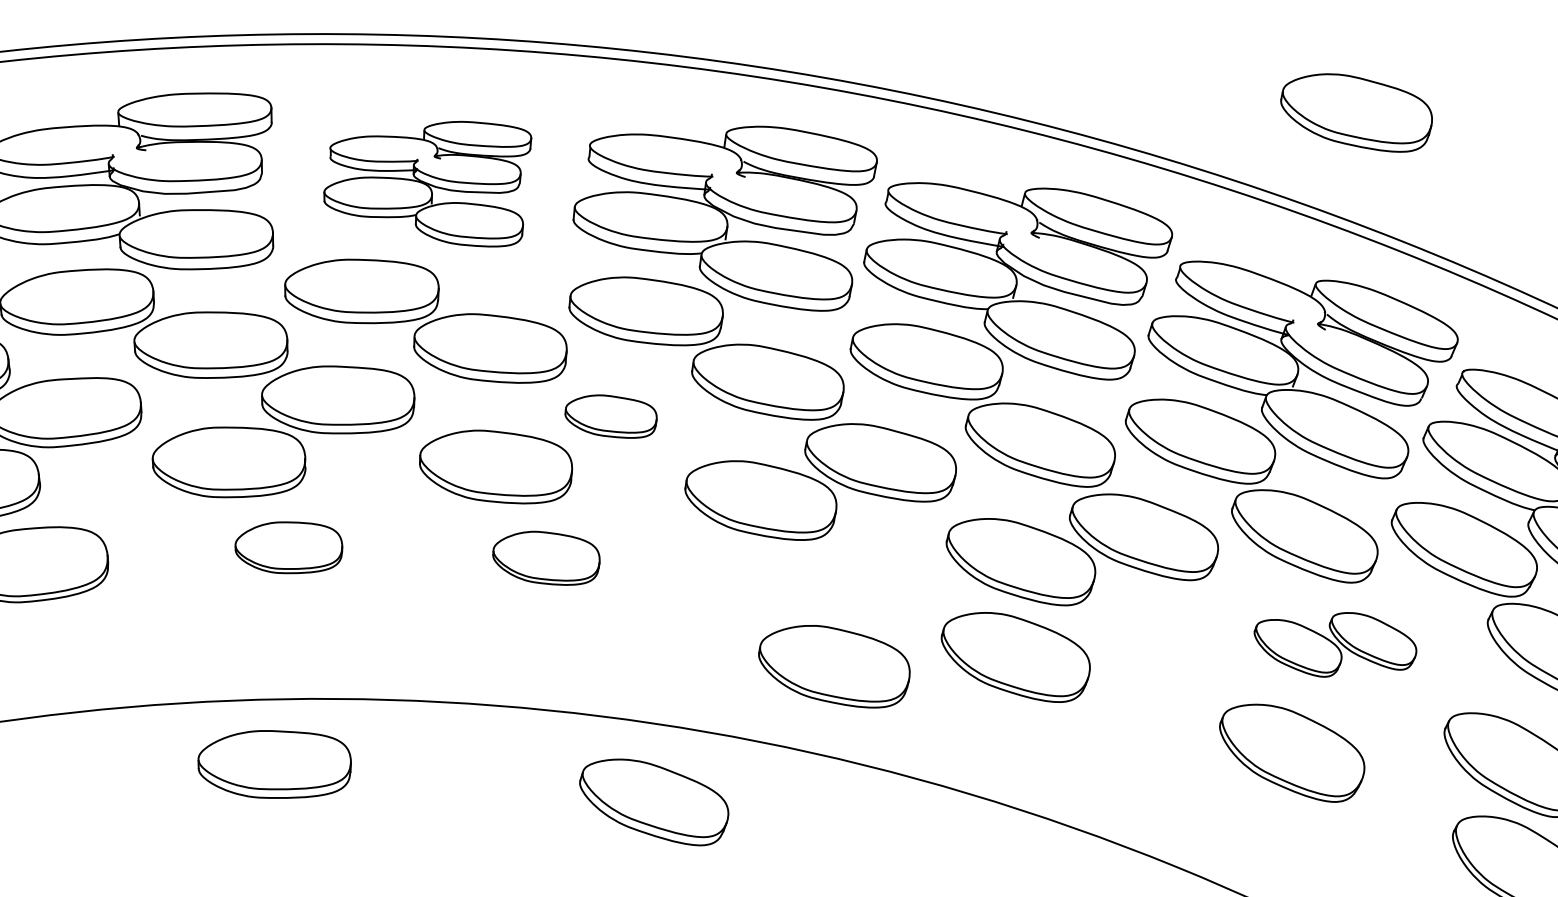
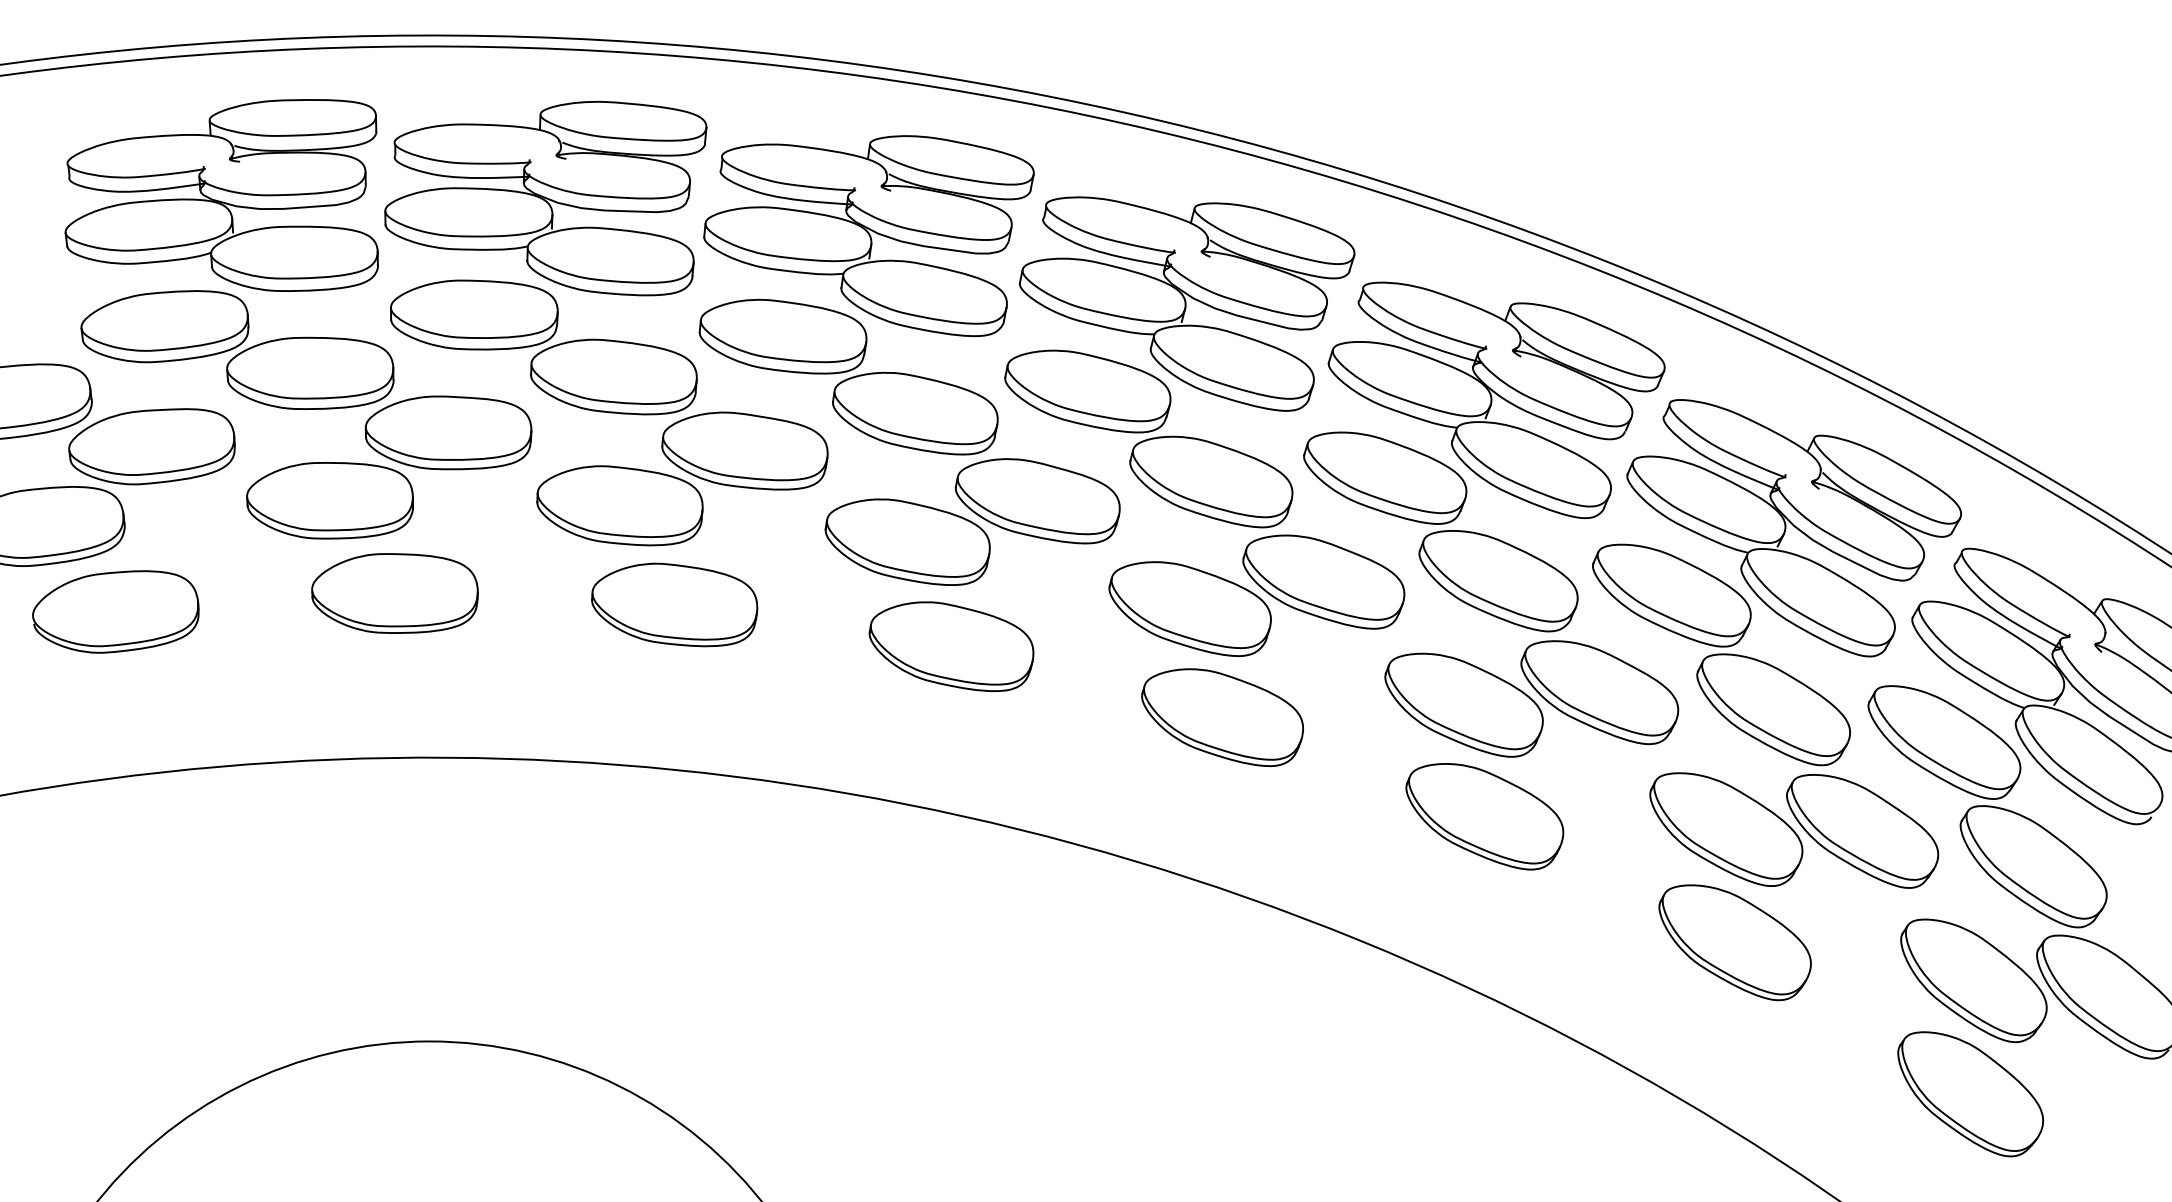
part: (1356, 113) -> (1554, 121), removed
part: (427, 184) -> (545, 198), size x1.43
part: (610, 416) -> (744, 450), size x1.67
part: (288, 547) -> (394, 593), size x1.43
part: (546, 557) -> (674, 604), size x1.43
part: (1335, 644) -> (1531, 698), size x1.67
part: (1015, 657) -> (1222, 717), moved
part: (834, 666) -> (951, 646), moved
part: (274, 764) -> (379, 828), removed
part: (653, 801) -> (791, 869), removed

